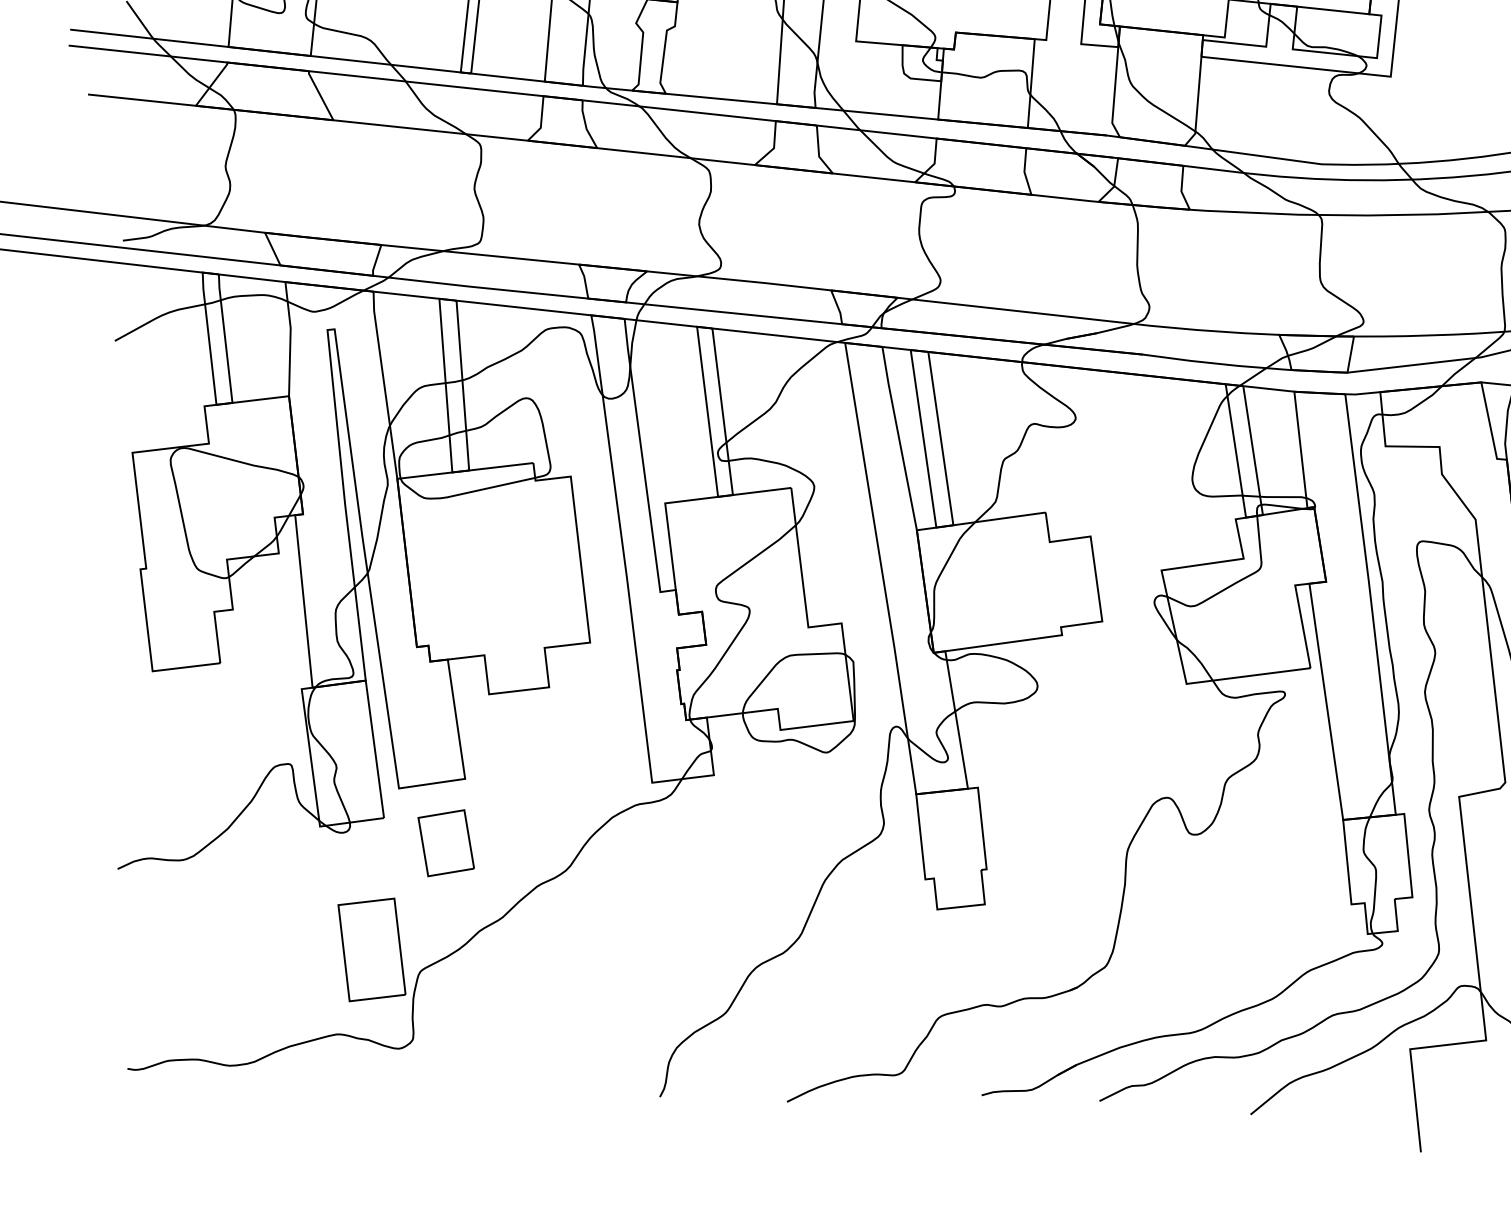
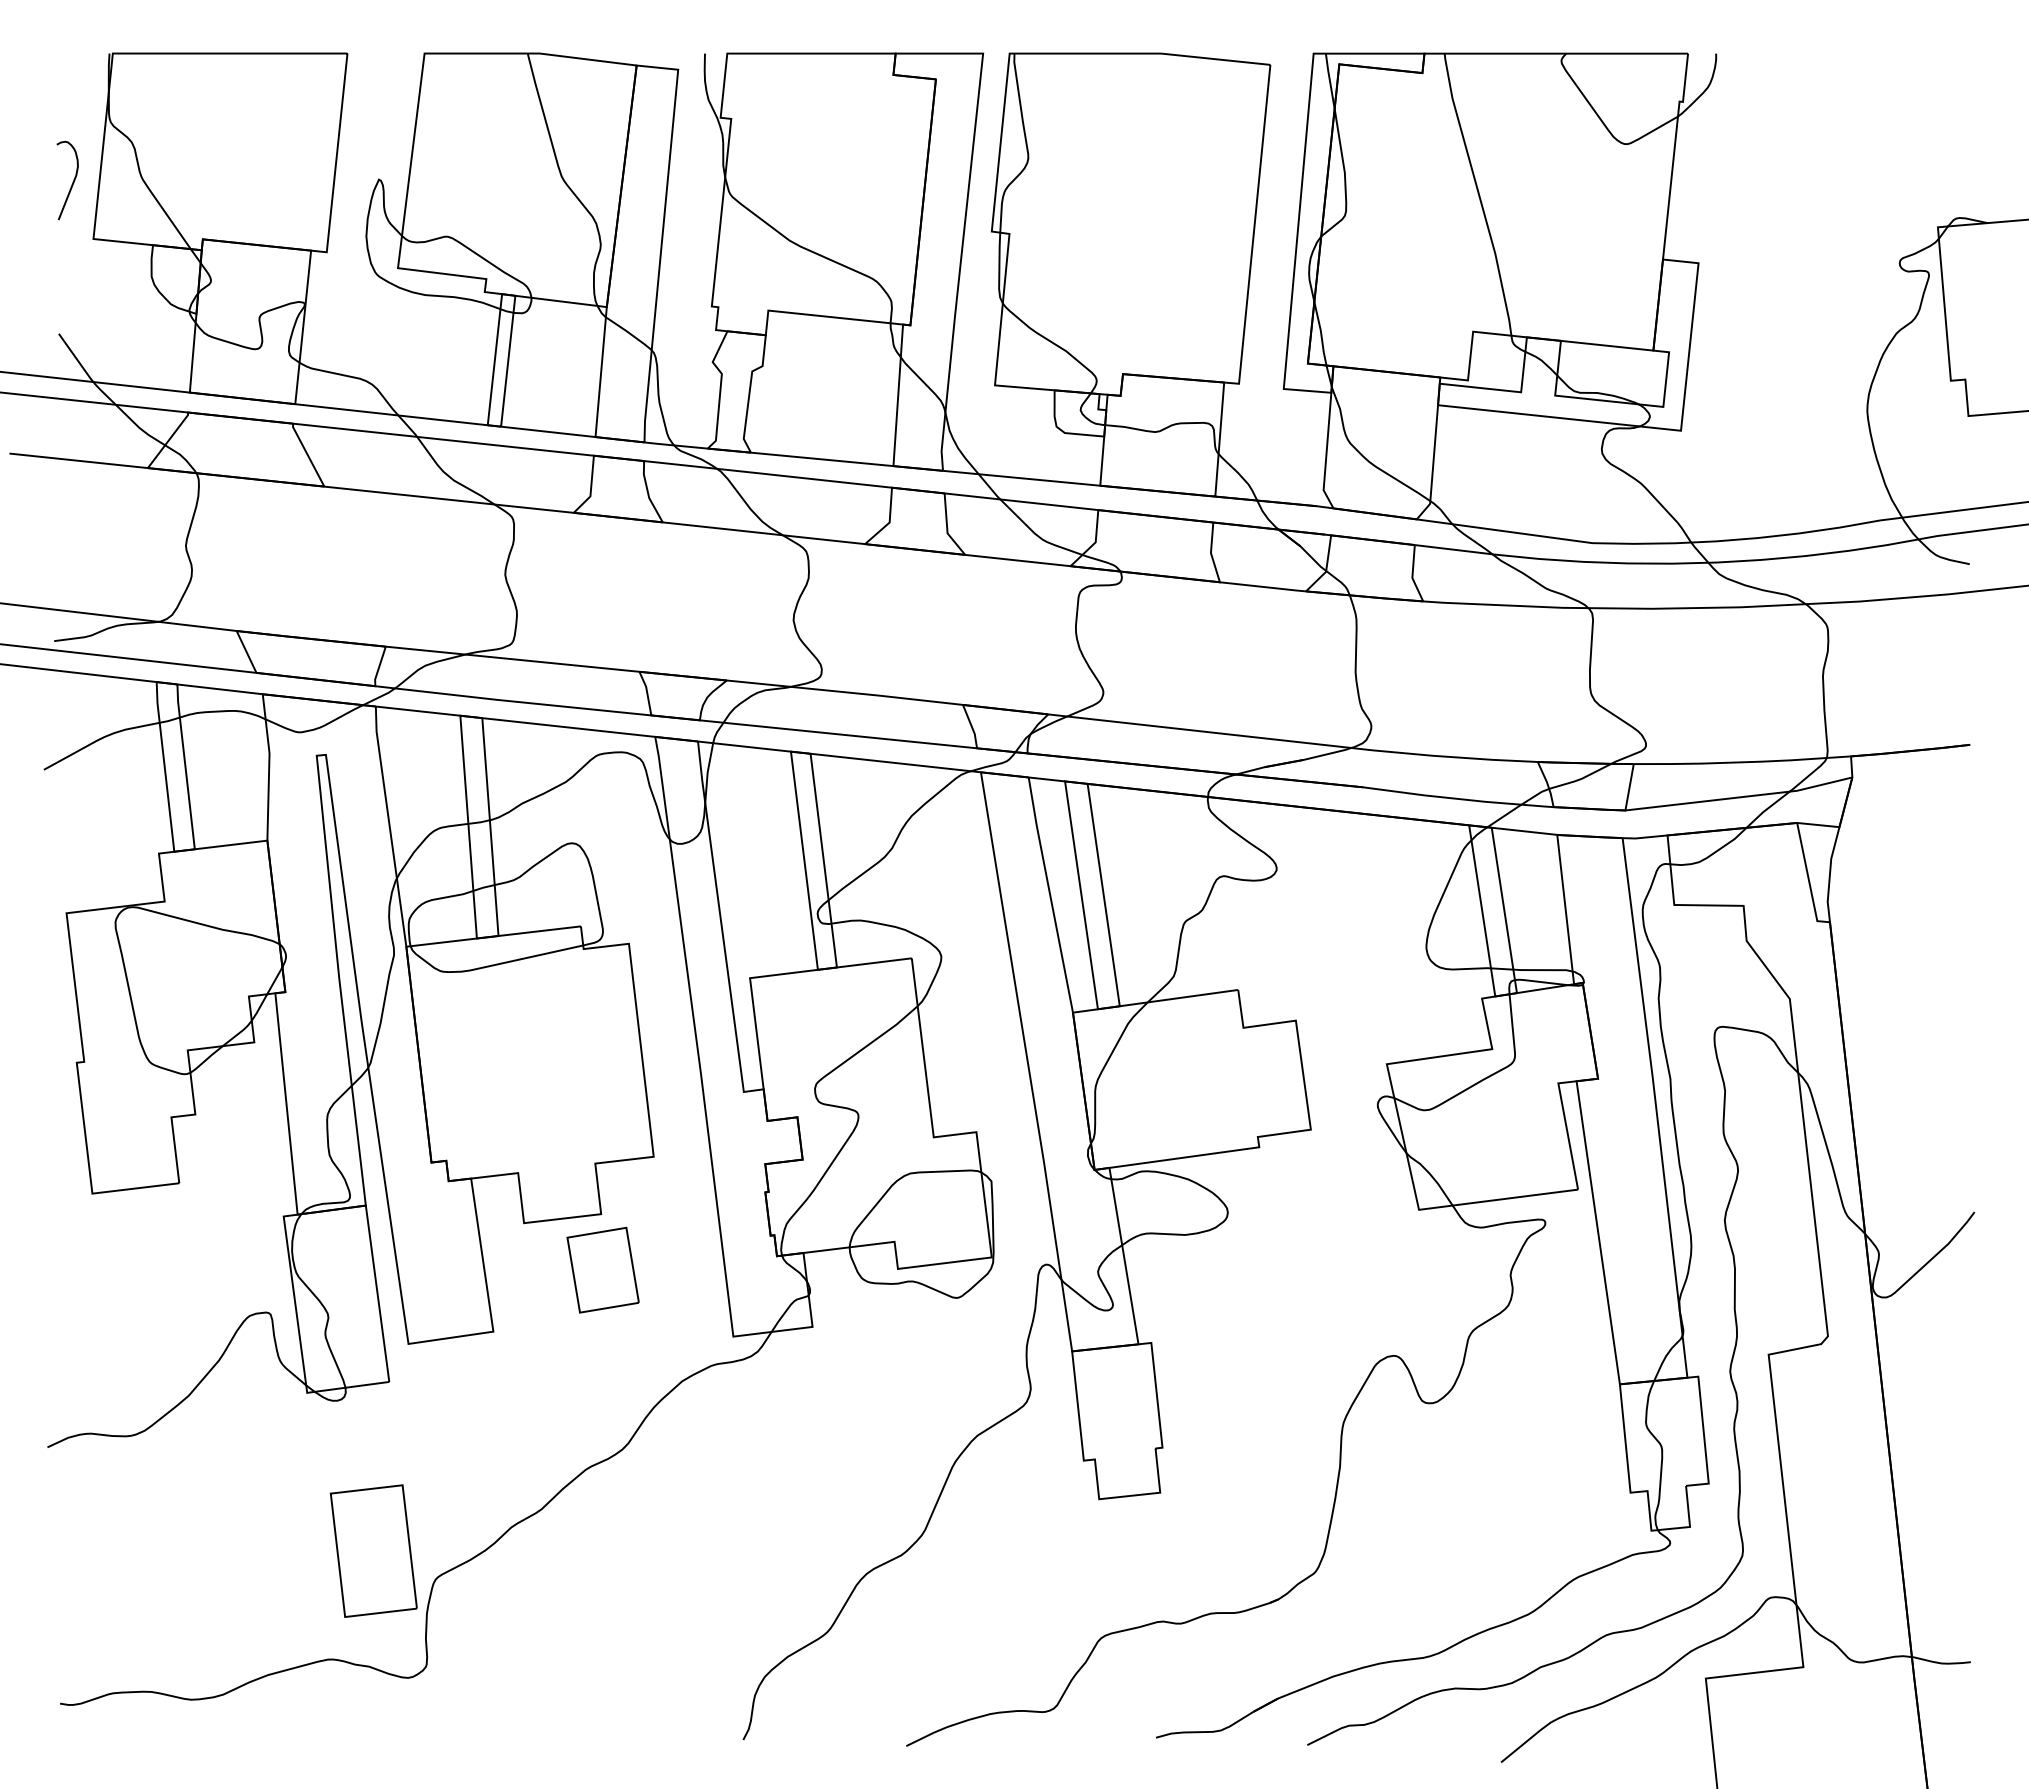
part: (445, 842) -> (602, 1269), moved

